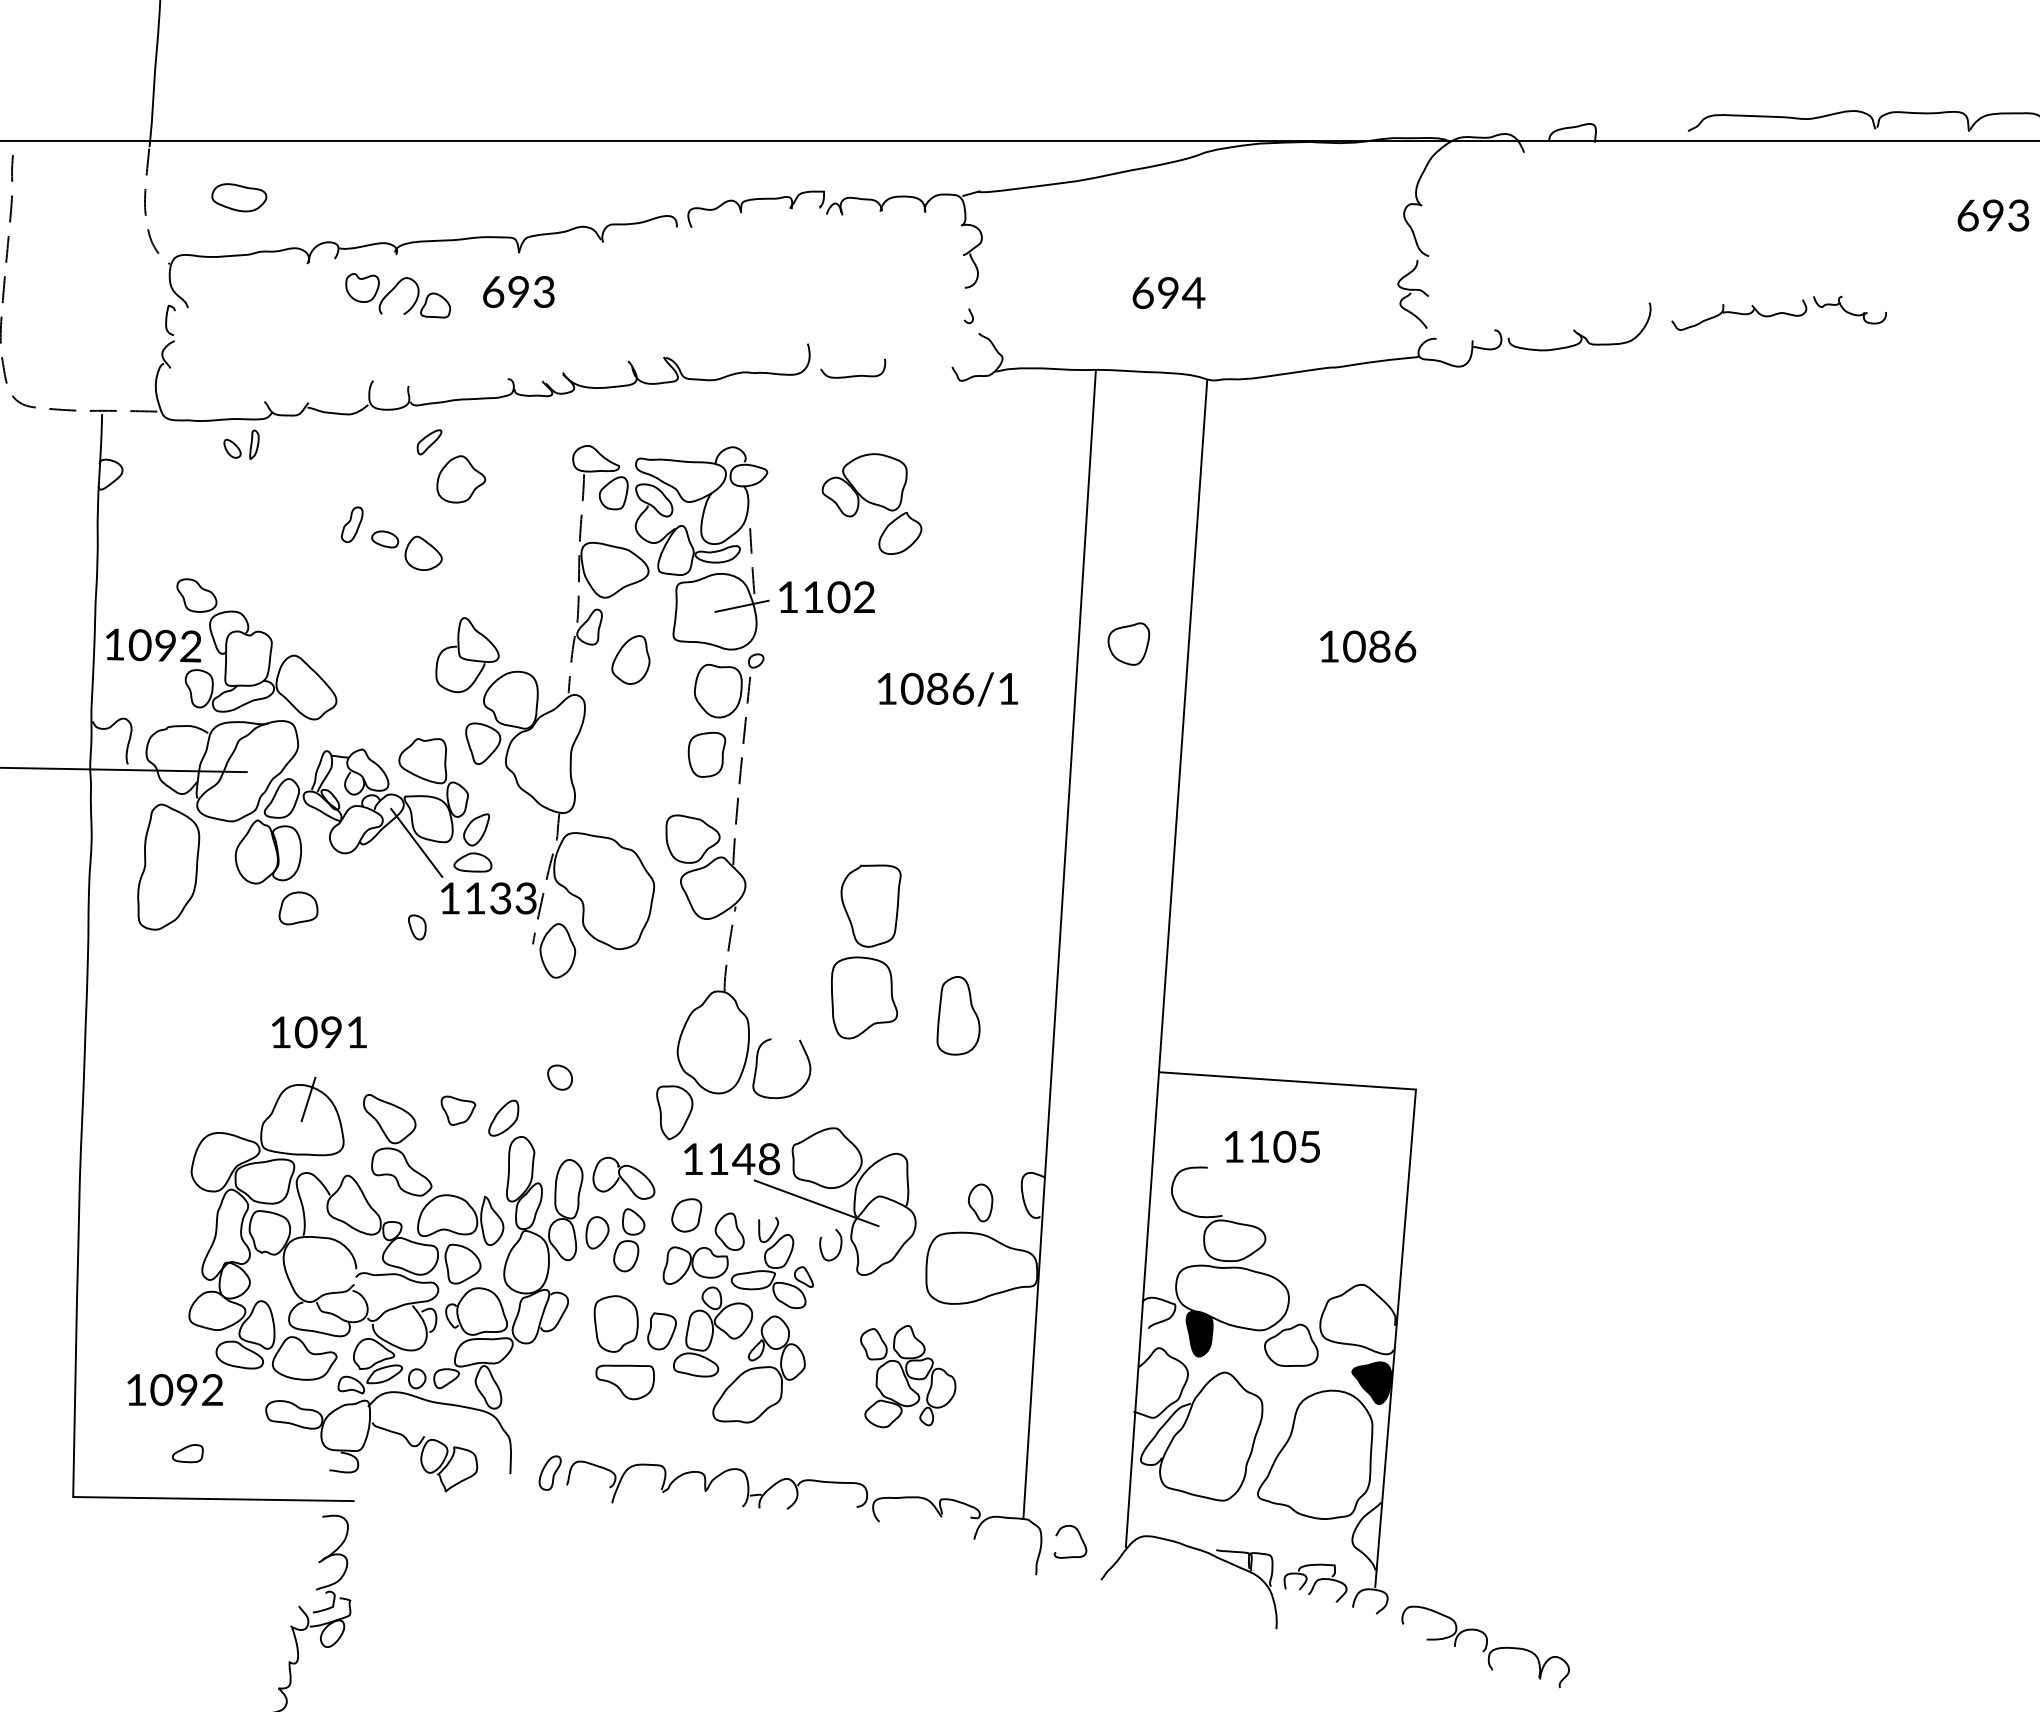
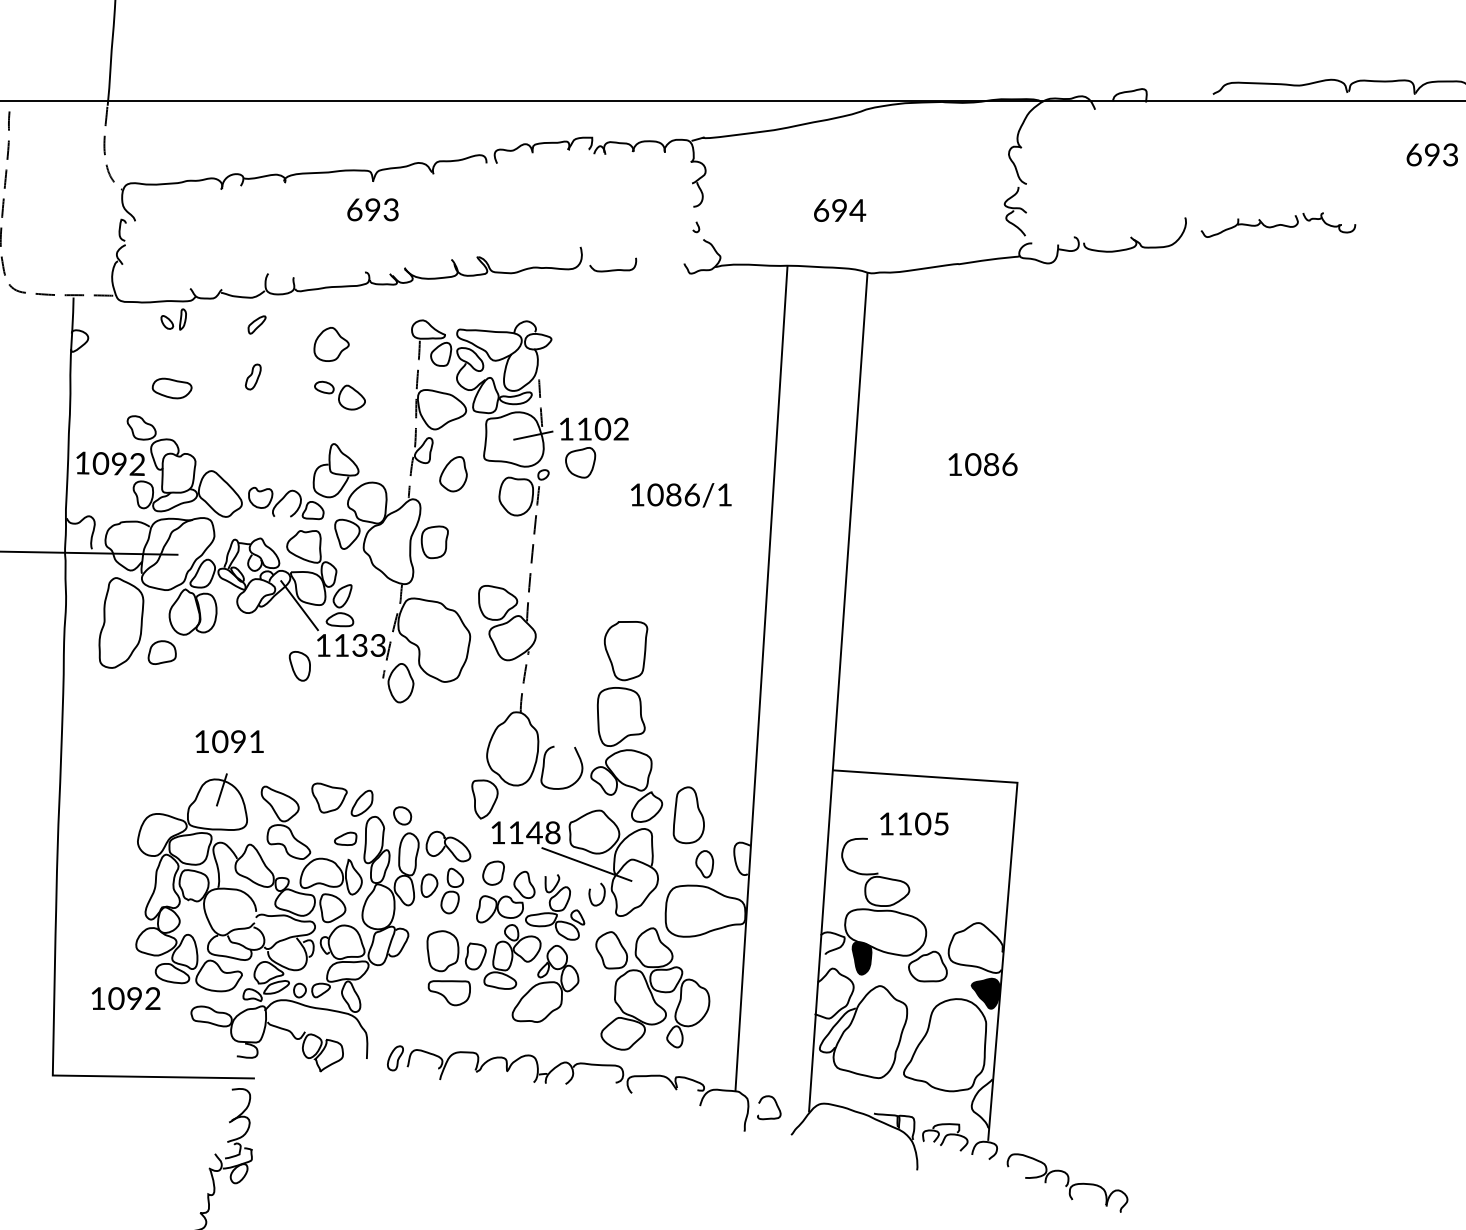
part: (239, 197) -> (172, 388), moved
part: (393, 290) -> (282, 499), moved
part: (429, 442) -> (257, 325), moved
part: (871, 503) -> (626, 785), moved
part: (406, 550) -> (339, 395), moved
part: (1128, 643) -> (580, 462), moved
part: (706, 754) -> (434, 542), moved
part: (298, 908) -> (162, 652), moved
part: (417, 927) -> (300, 666), size x1.67
part: (958, 1015) -> (688, 815), moved
part: (559, 1077) -> (402, 815), moved
part: (458, 1110) -> (329, 797), size x1.43
part: (907, 1376) -> (652, 988), size x1.67
part: (187, 1453) -> (345, 838), moved

